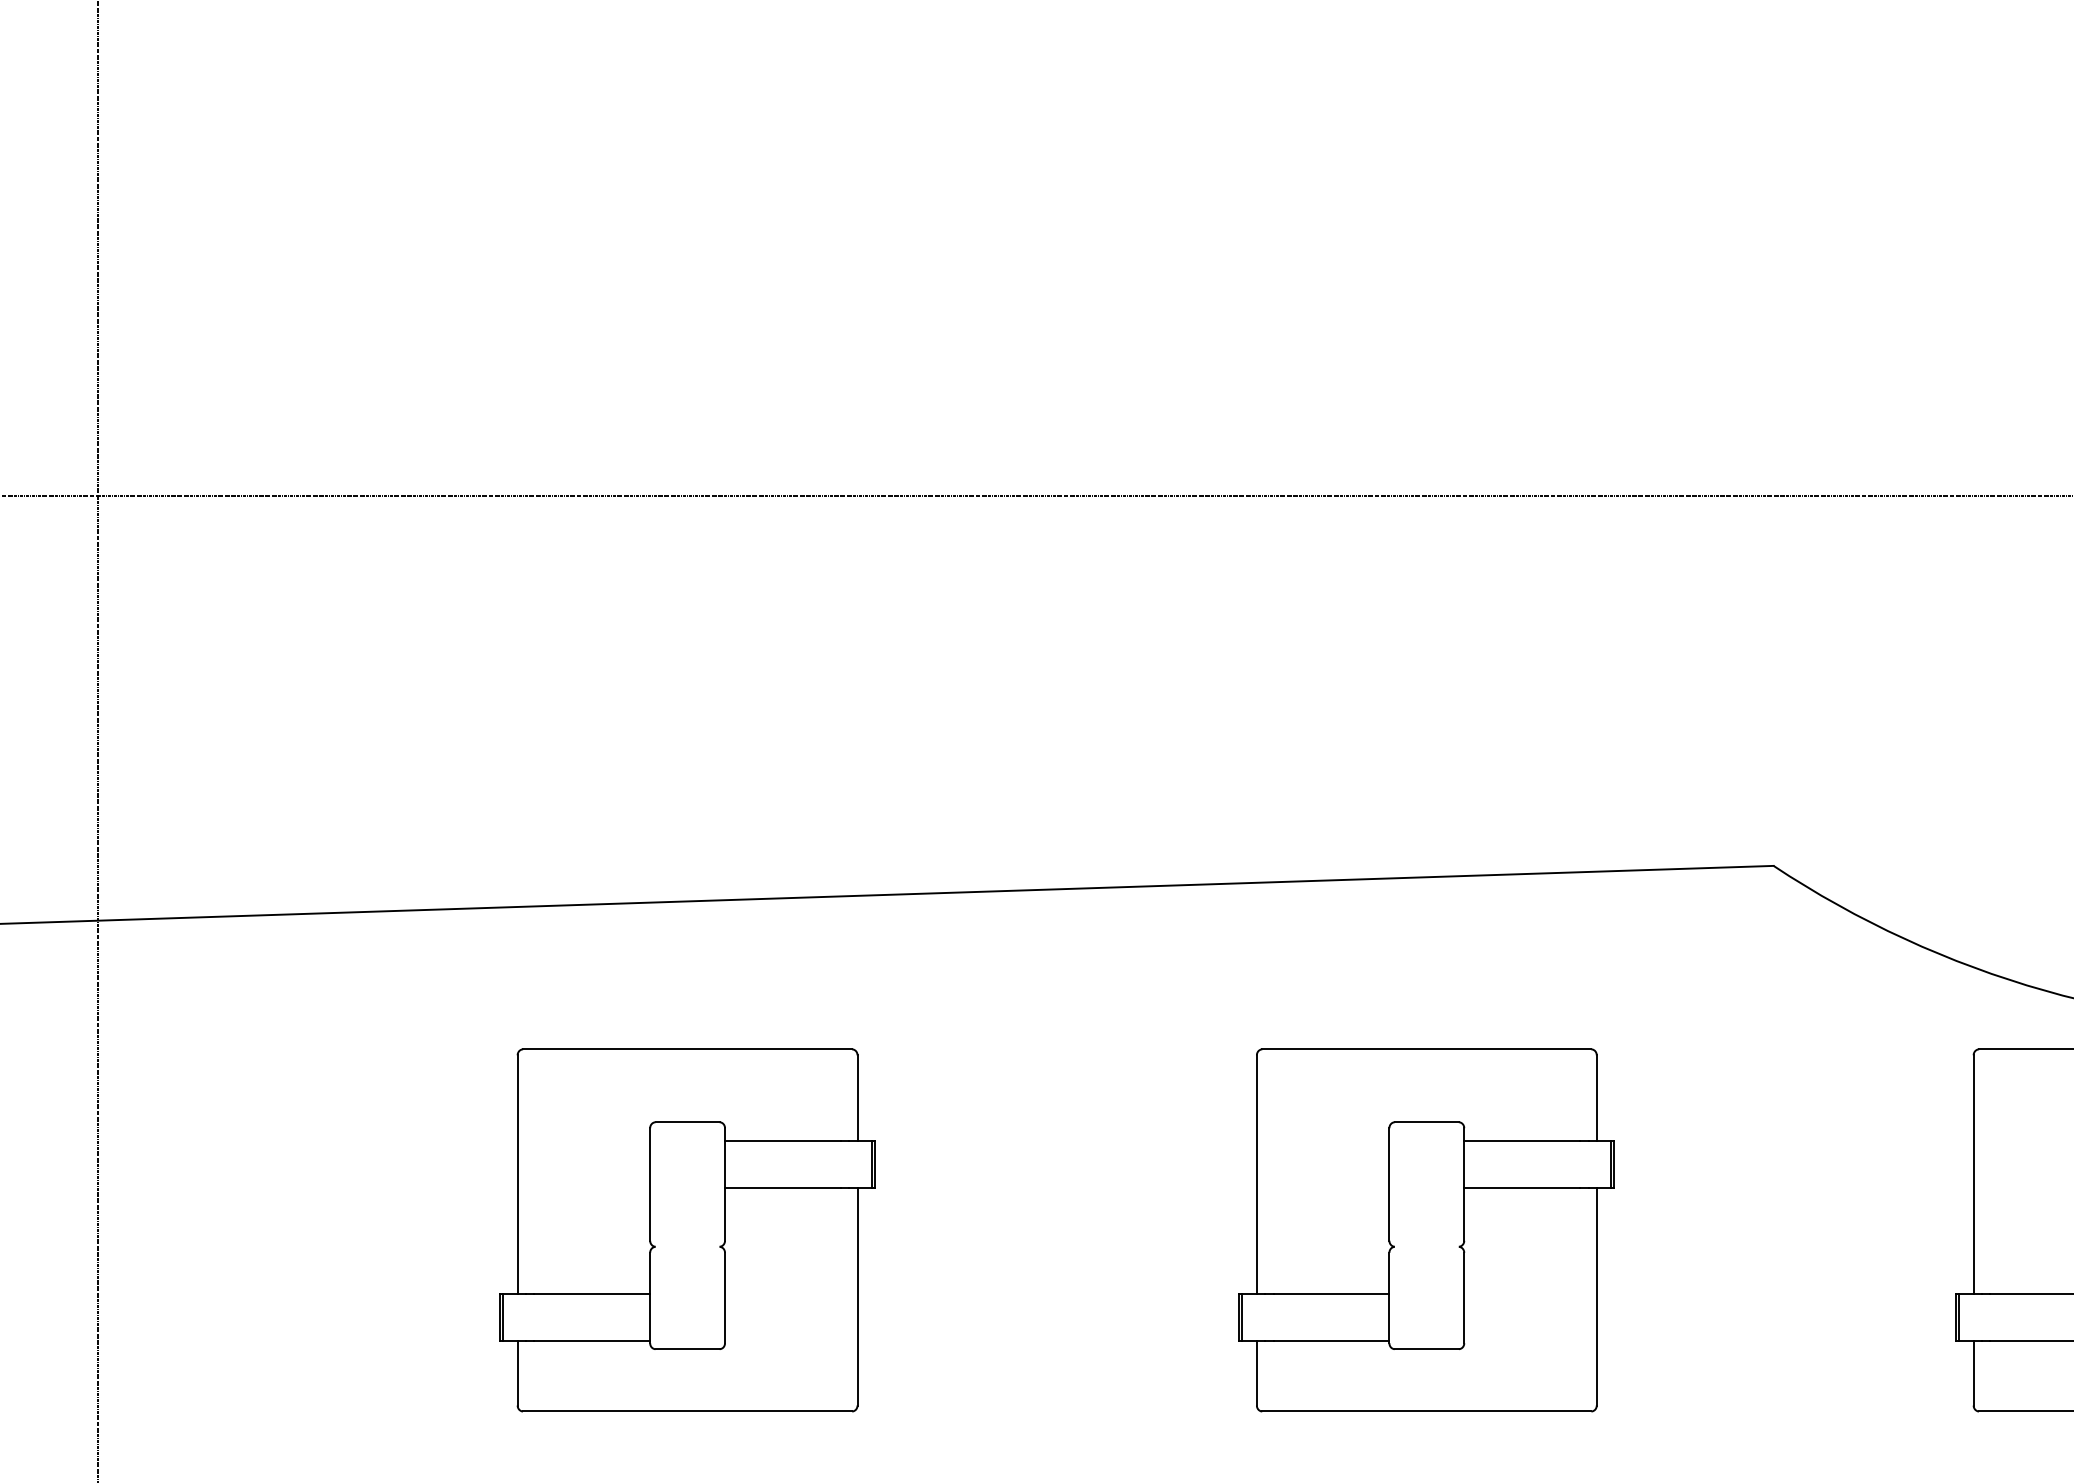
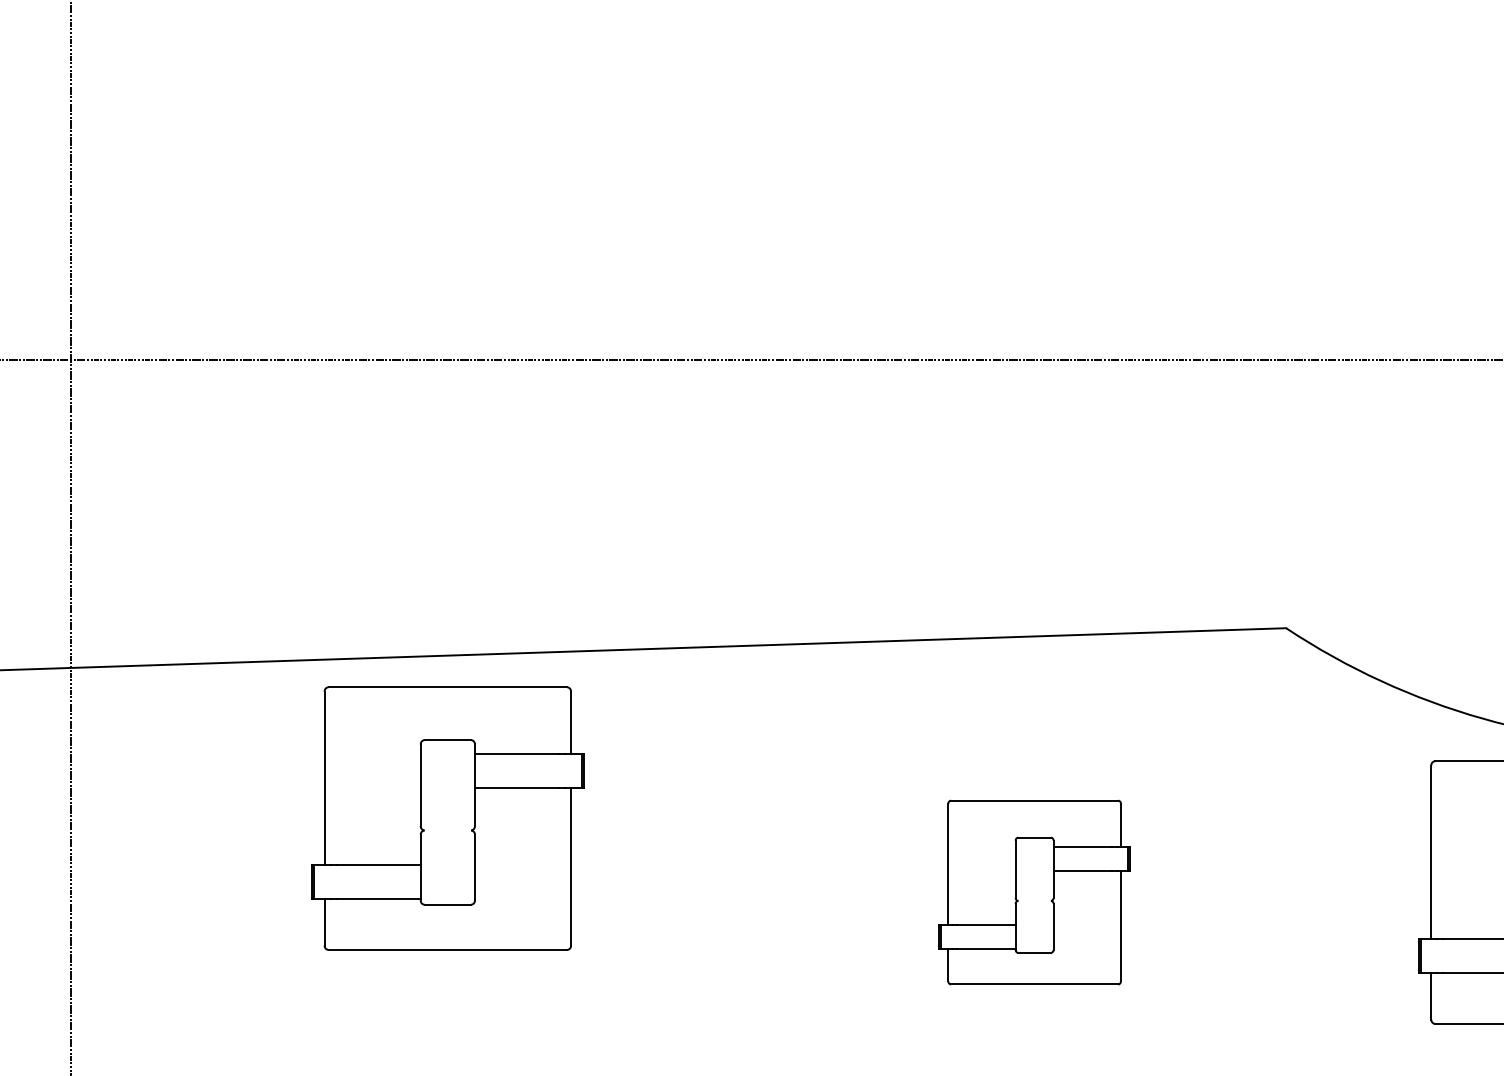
part: (687, 1230) -> (447, 818), moved
part: (1426, 1230) -> (1034, 892), size x0.7

